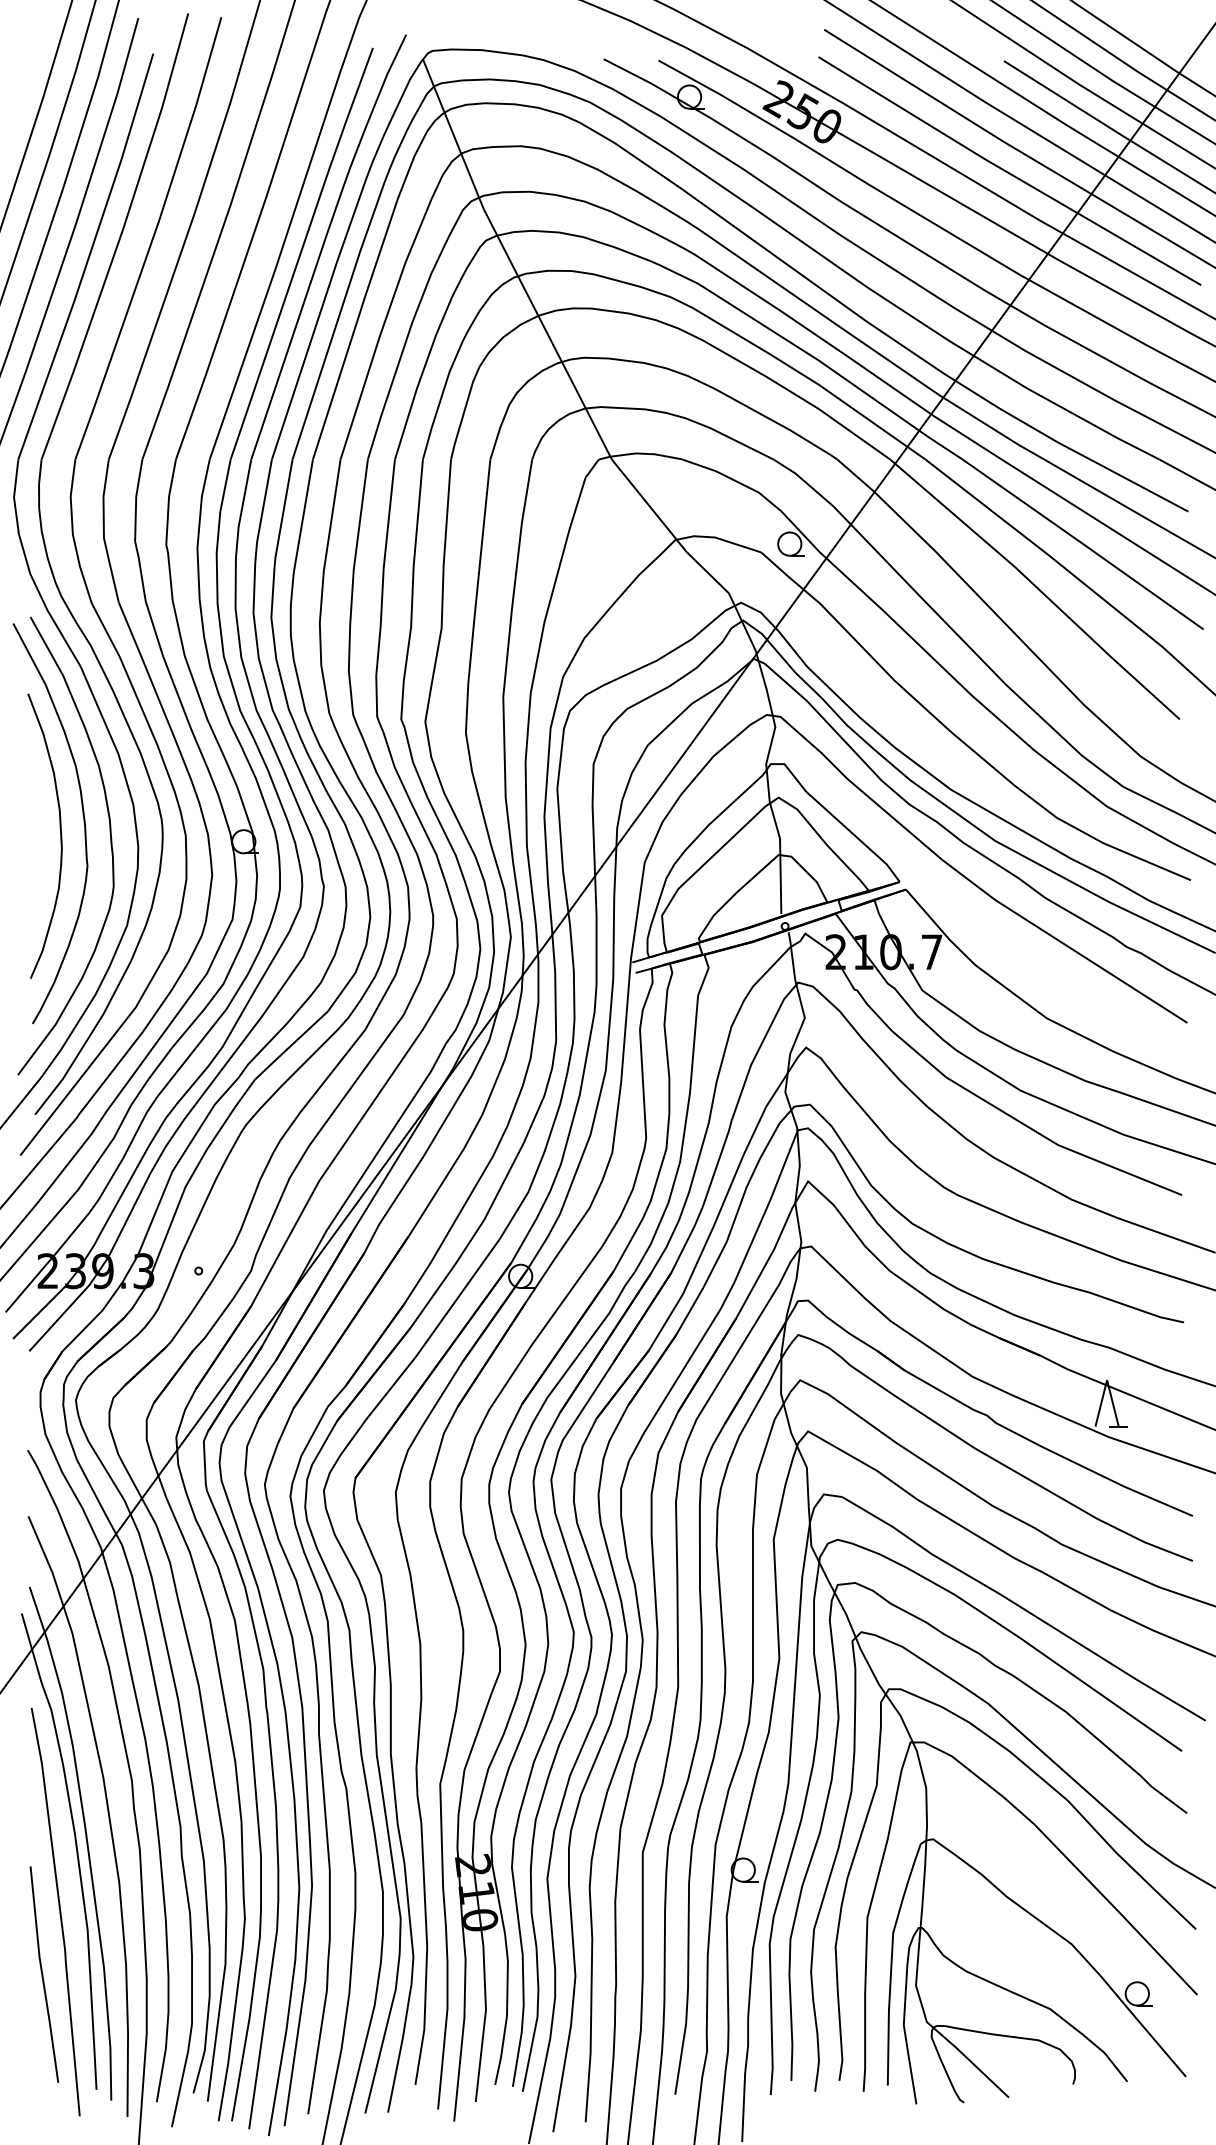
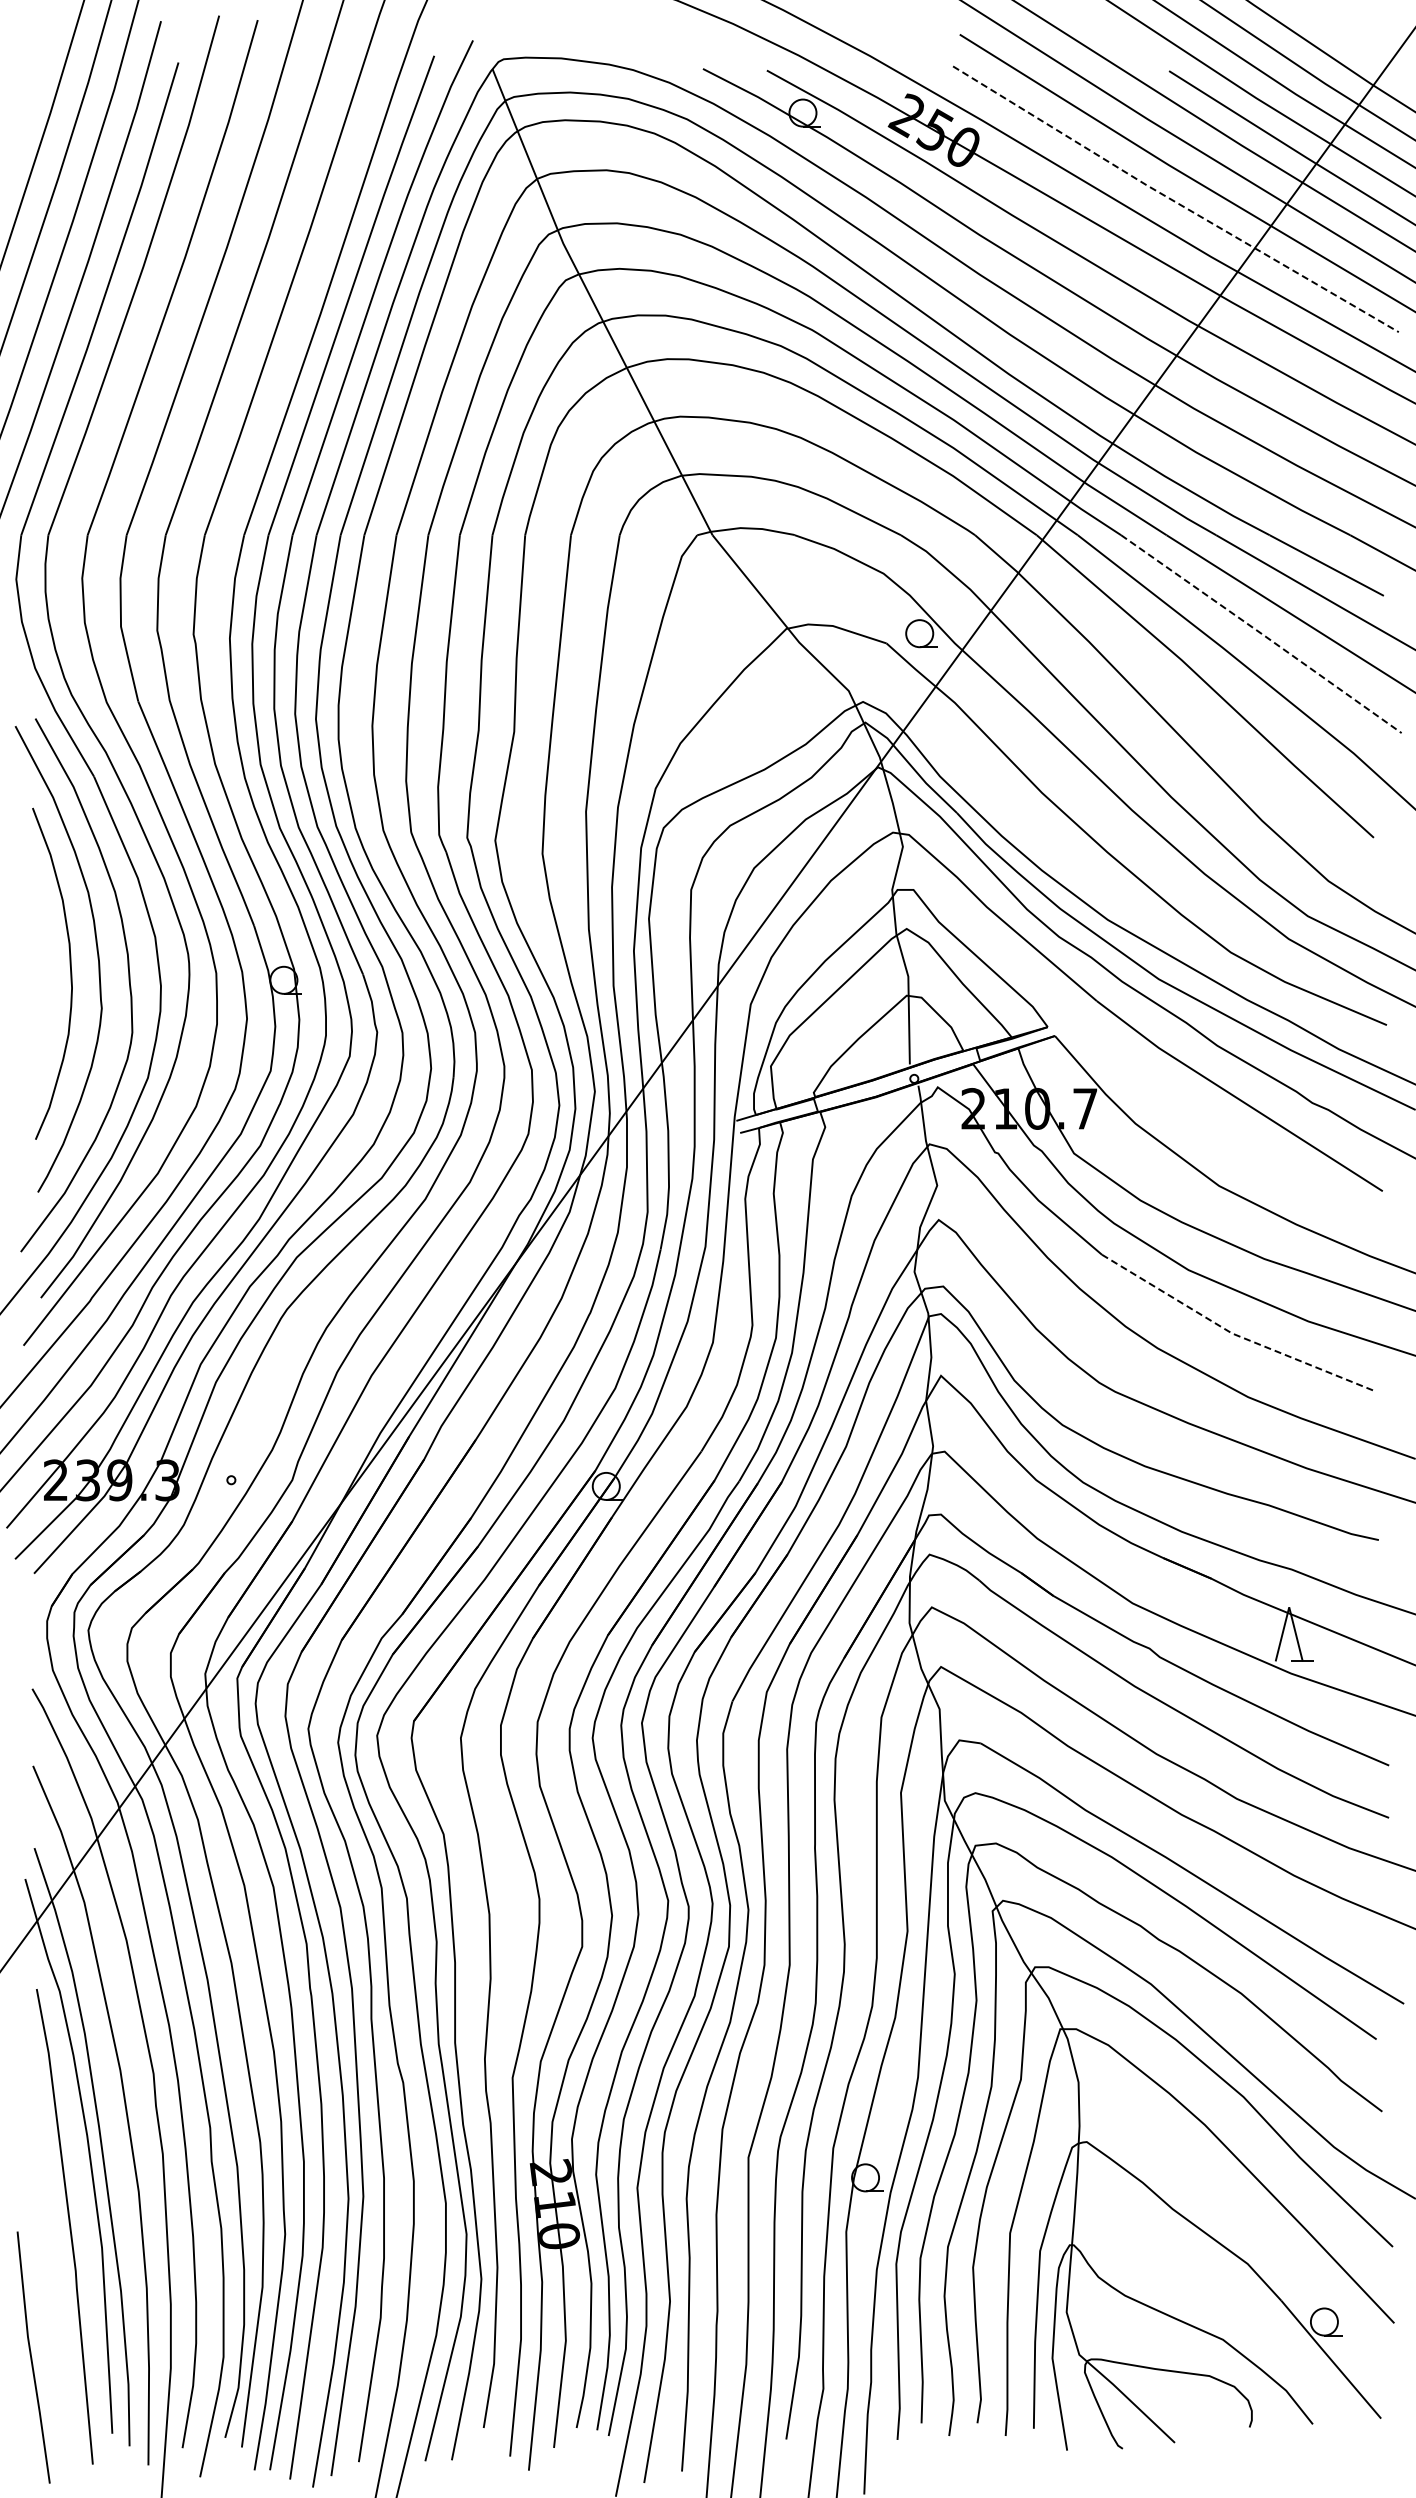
line: (1008, 173) -> (1174, 201), solid -> dashed
line: (1084, 544) -> (1262, 634), solid -> dashed
line: (1059, 1145) -> (1233, 1333), solid -> dashed
line: (43, 1974) -> (32, 2357), moved

